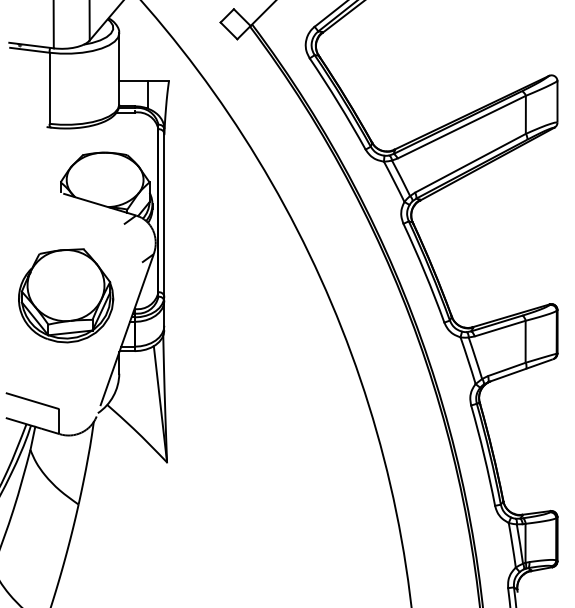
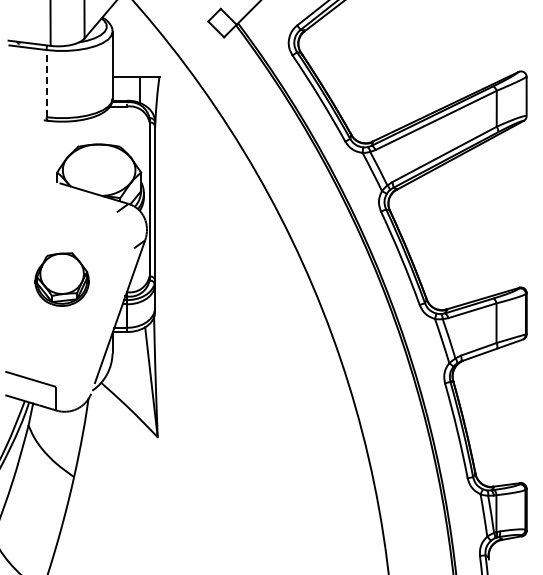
line: (49, 88) -> (46, 83), solid -> dashed
part: (65, 295) -> (61, 279), size x0.6

